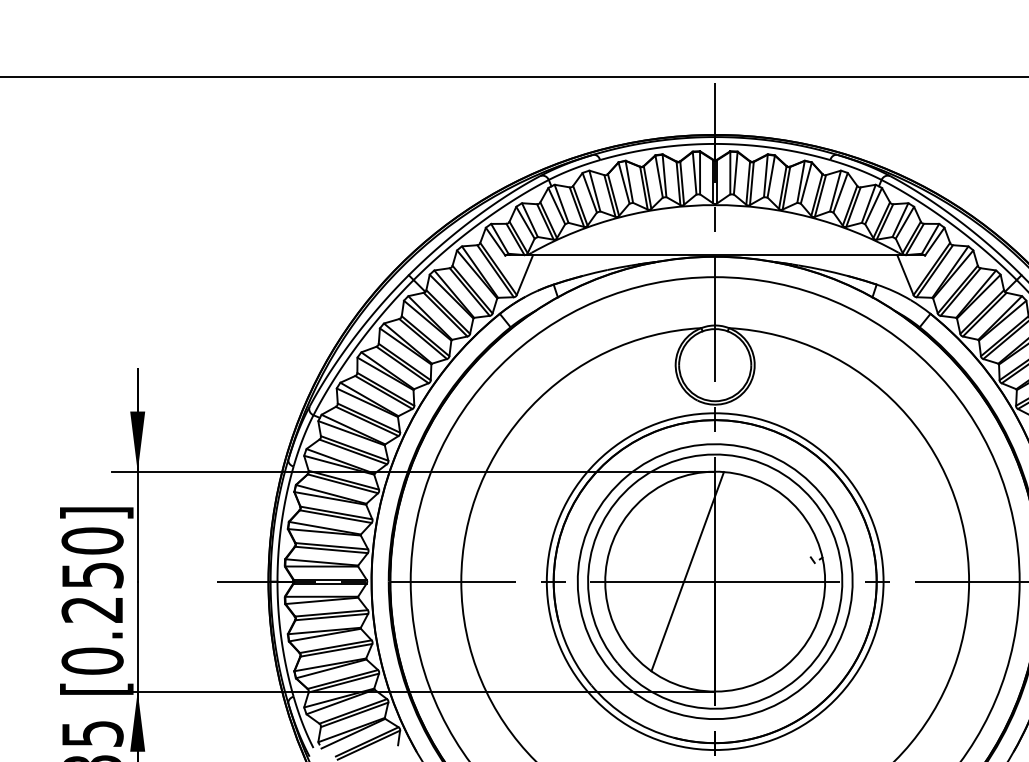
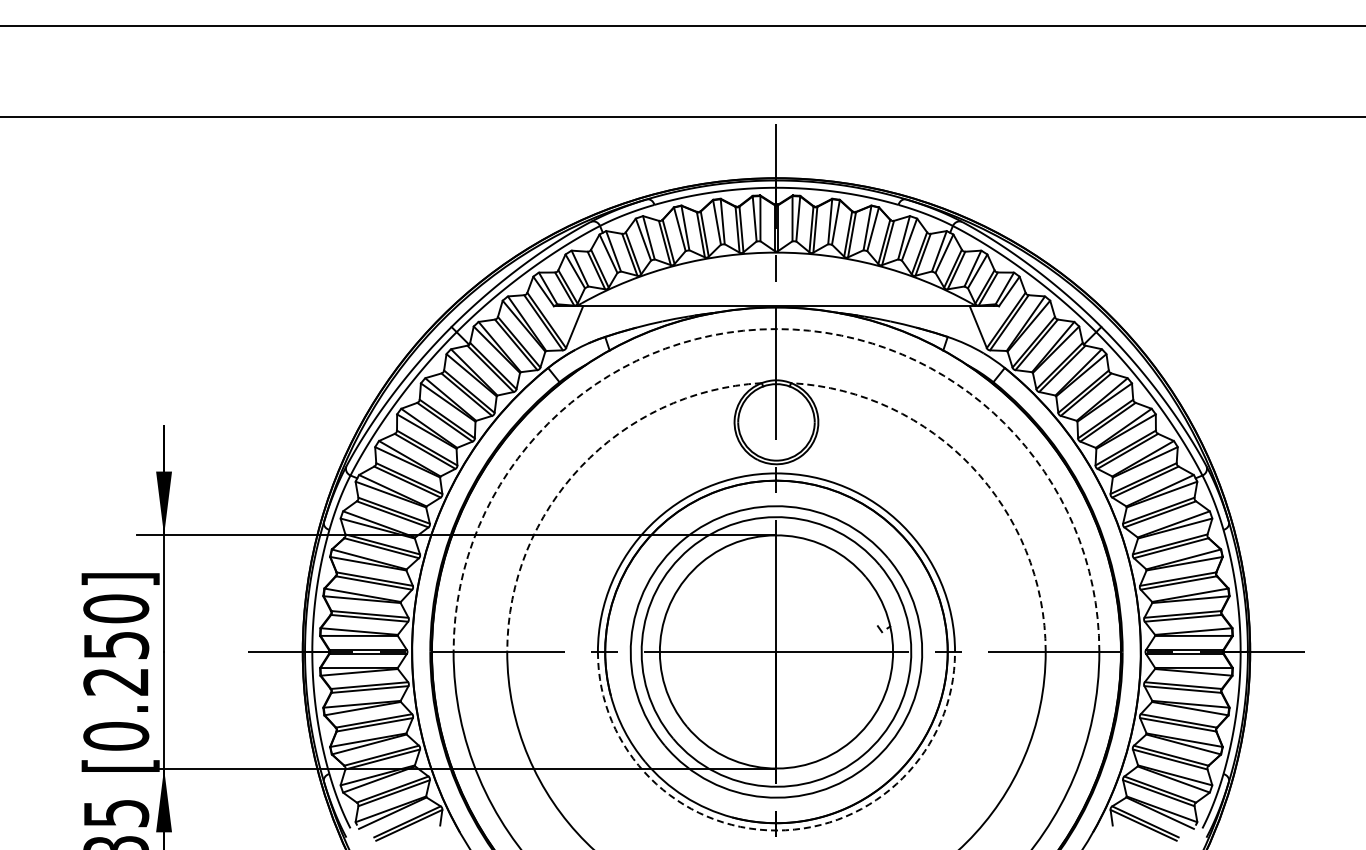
arc: (715, 277) -> (776, 329), solid -> dashed
arc: (531, 406) -> (581, 466), solid -> dashed
arc: (899, 406) -> (971, 466), solid -> dashed
line: (686, 570) -> (746, 640), removed
arc: (715, 750) -> (776, 830), solid -> dashed

